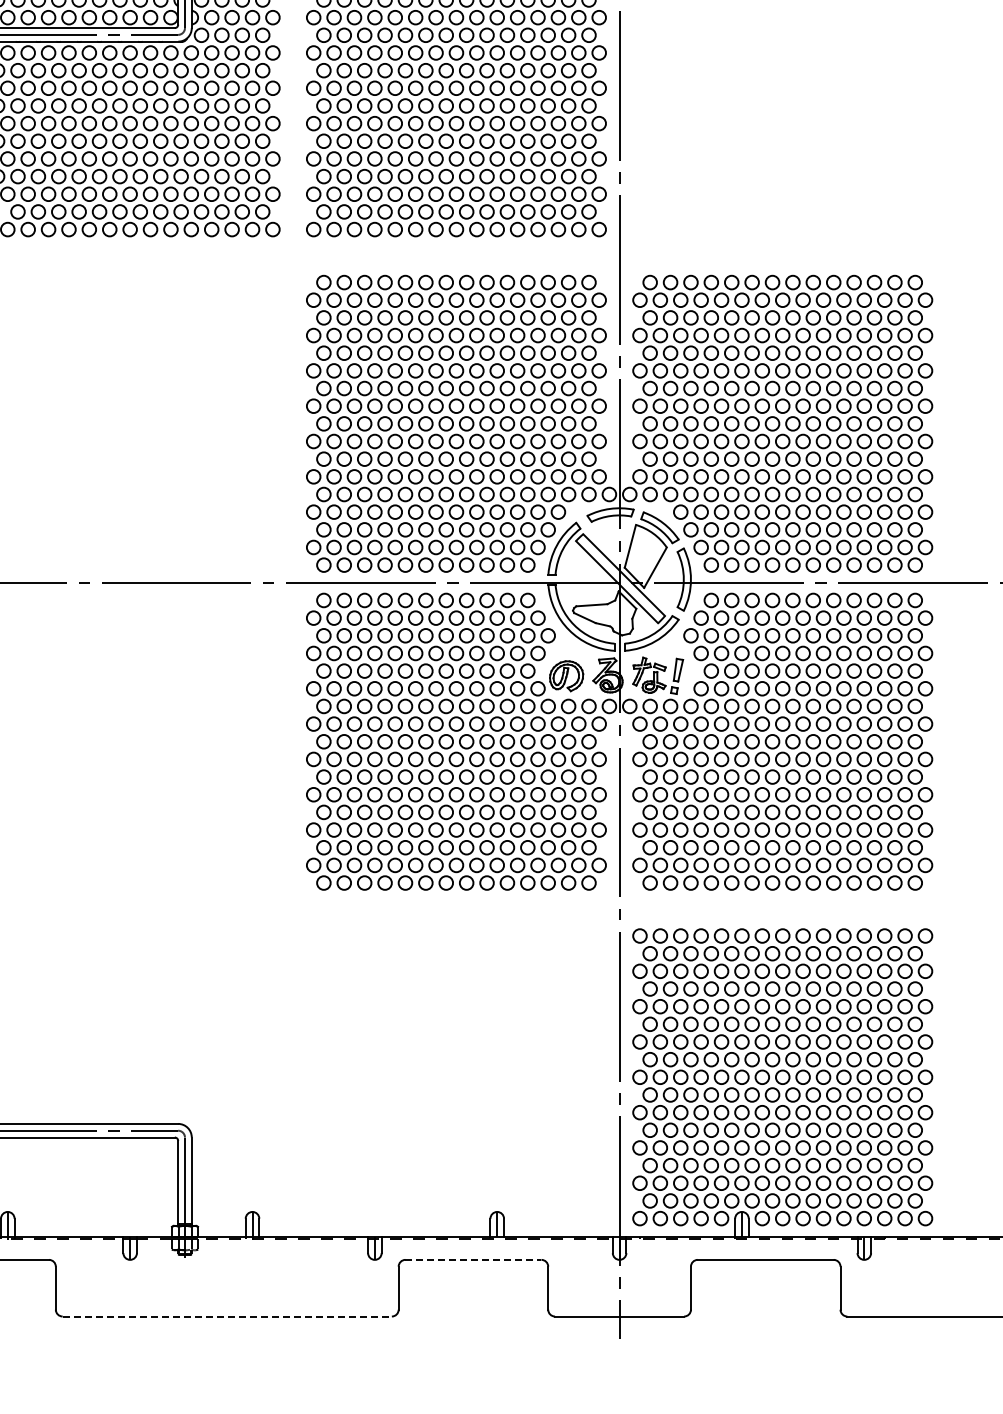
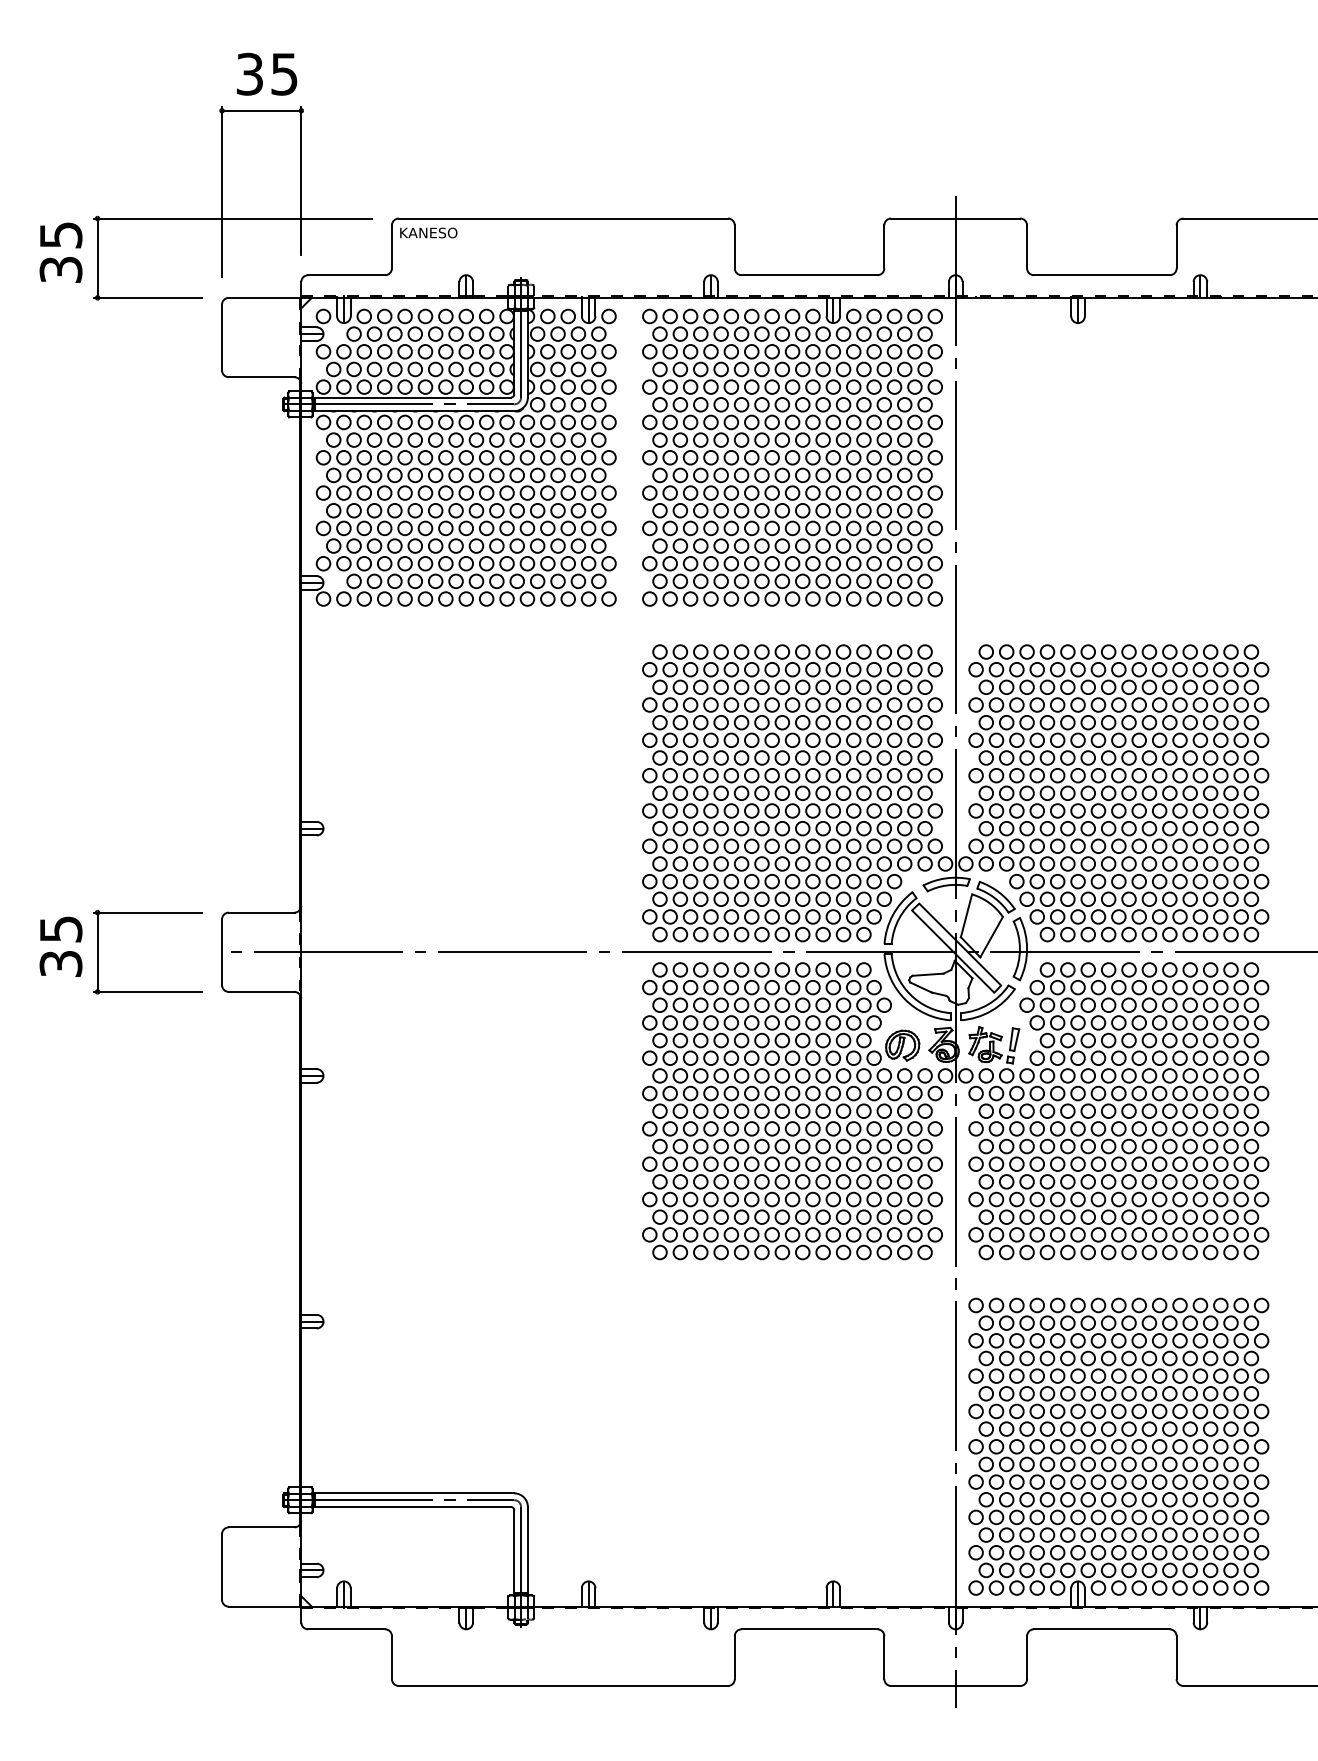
line: (473, 1260) -> (809, 1629), dashed -> solid
line: (227, 1316) -> (563, 1685), dashed -> solid

